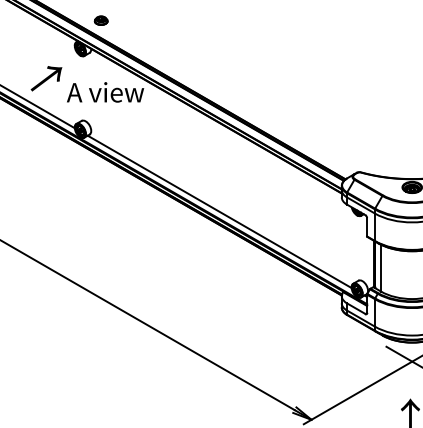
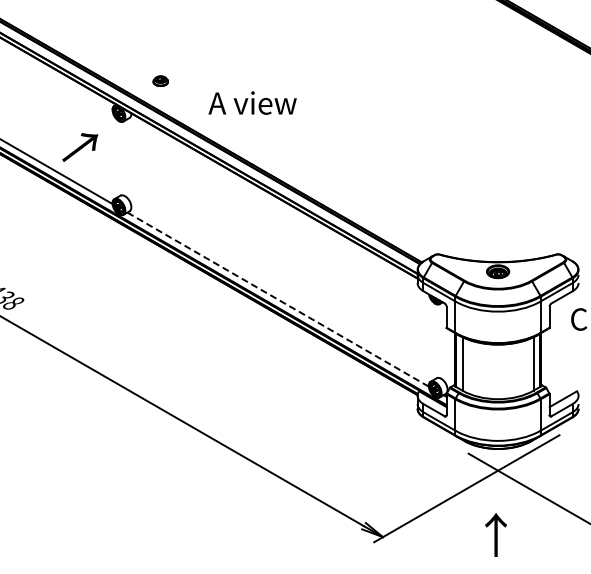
part: (100, 20) -> (160, 80), moved
text: (105, 91) -> (252, 102), moved
line: (219, 211) -> (277, 299), solid -> dashed

